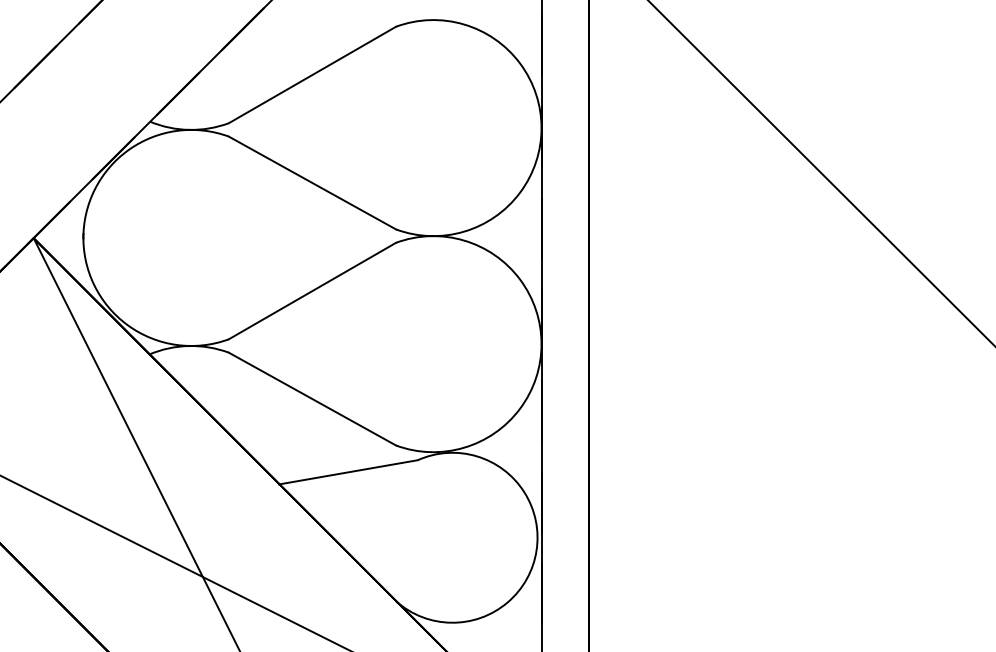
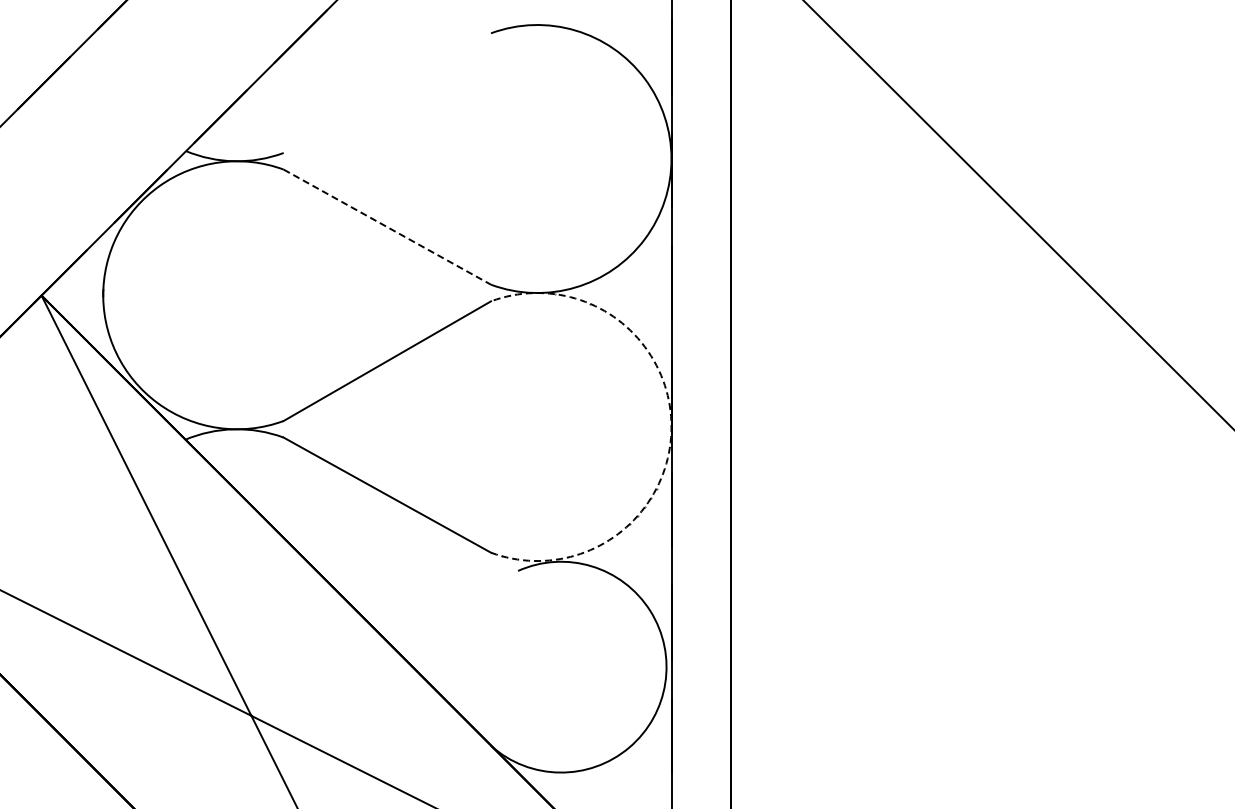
line: (312, 74) -> (387, 92), removed
line: (312, 183) -> (387, 227), solid -> dashed
arc: (541, 344) -> (671, 427), solid -> dashed
line: (348, 471) -> (432, 585), removed

